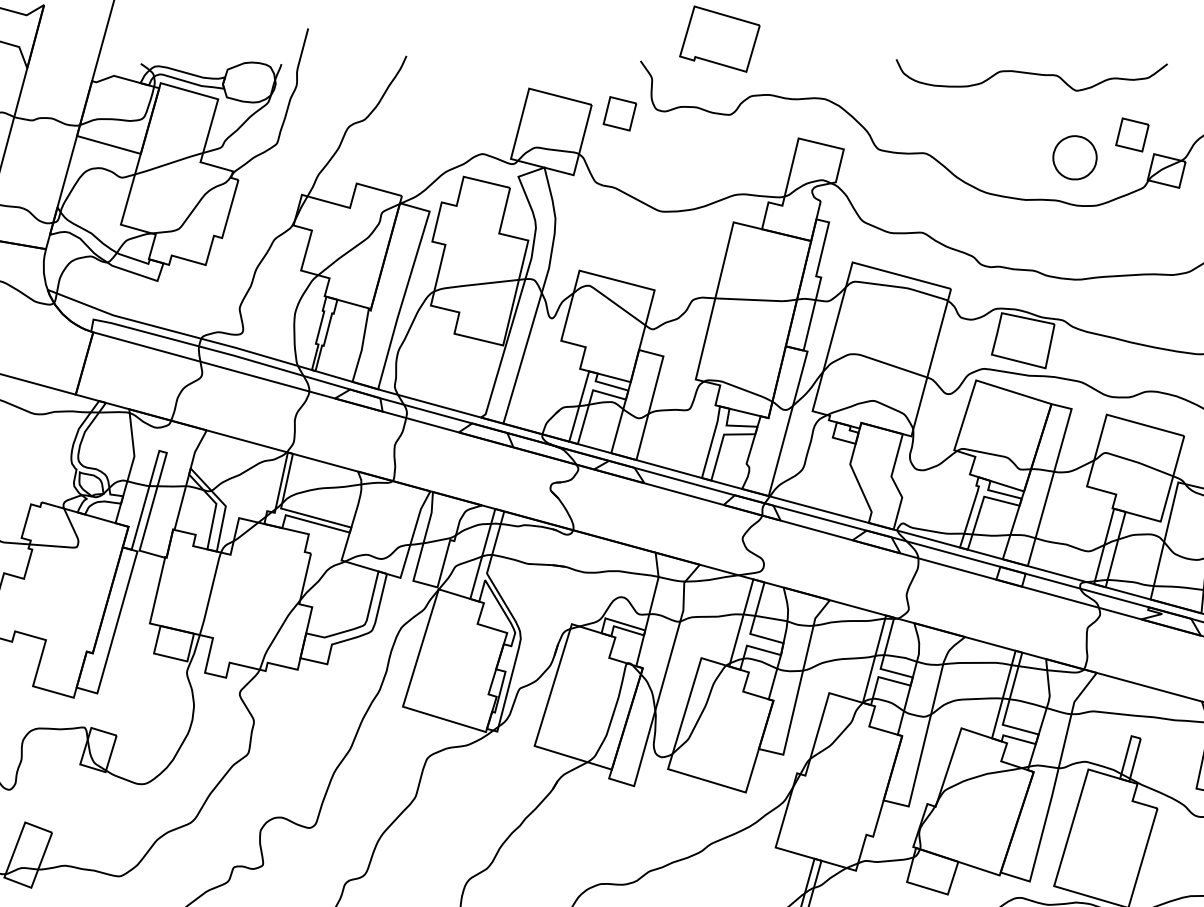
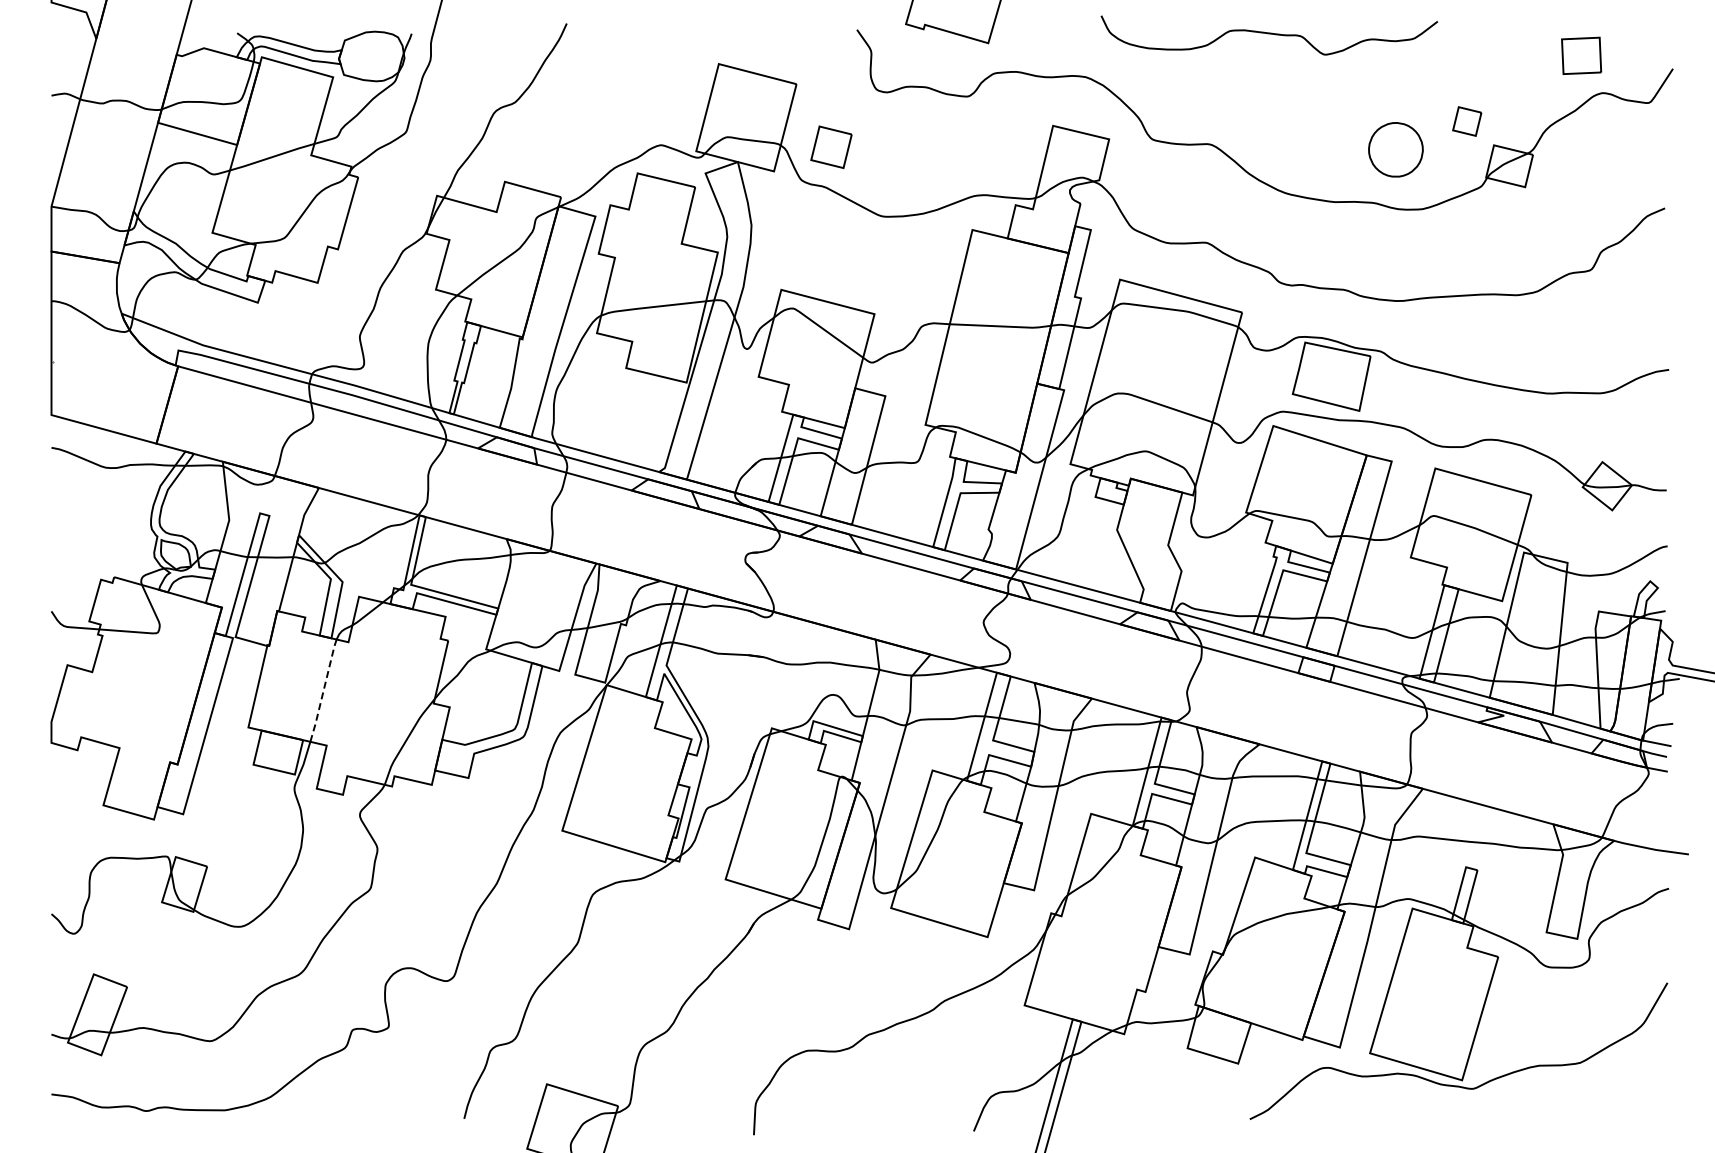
curve: (1031, 74) -> (1269, 34), moved
part: (619, 113) -> (831, 146), moved
part: (1132, 134) -> (1467, 121), size x0.7
line: (210, 593) -> (323, 690), solid -> dashed

